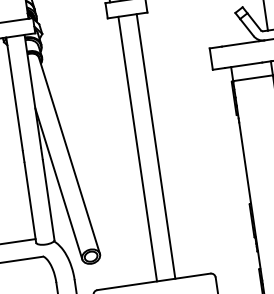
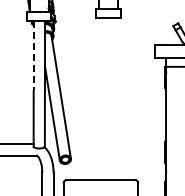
line: (14, 94) -> (33, 55), solid -> dashed
line: (156, 146) -> (114, 99), removed
line: (137, 149) -> (102, 99), removed

